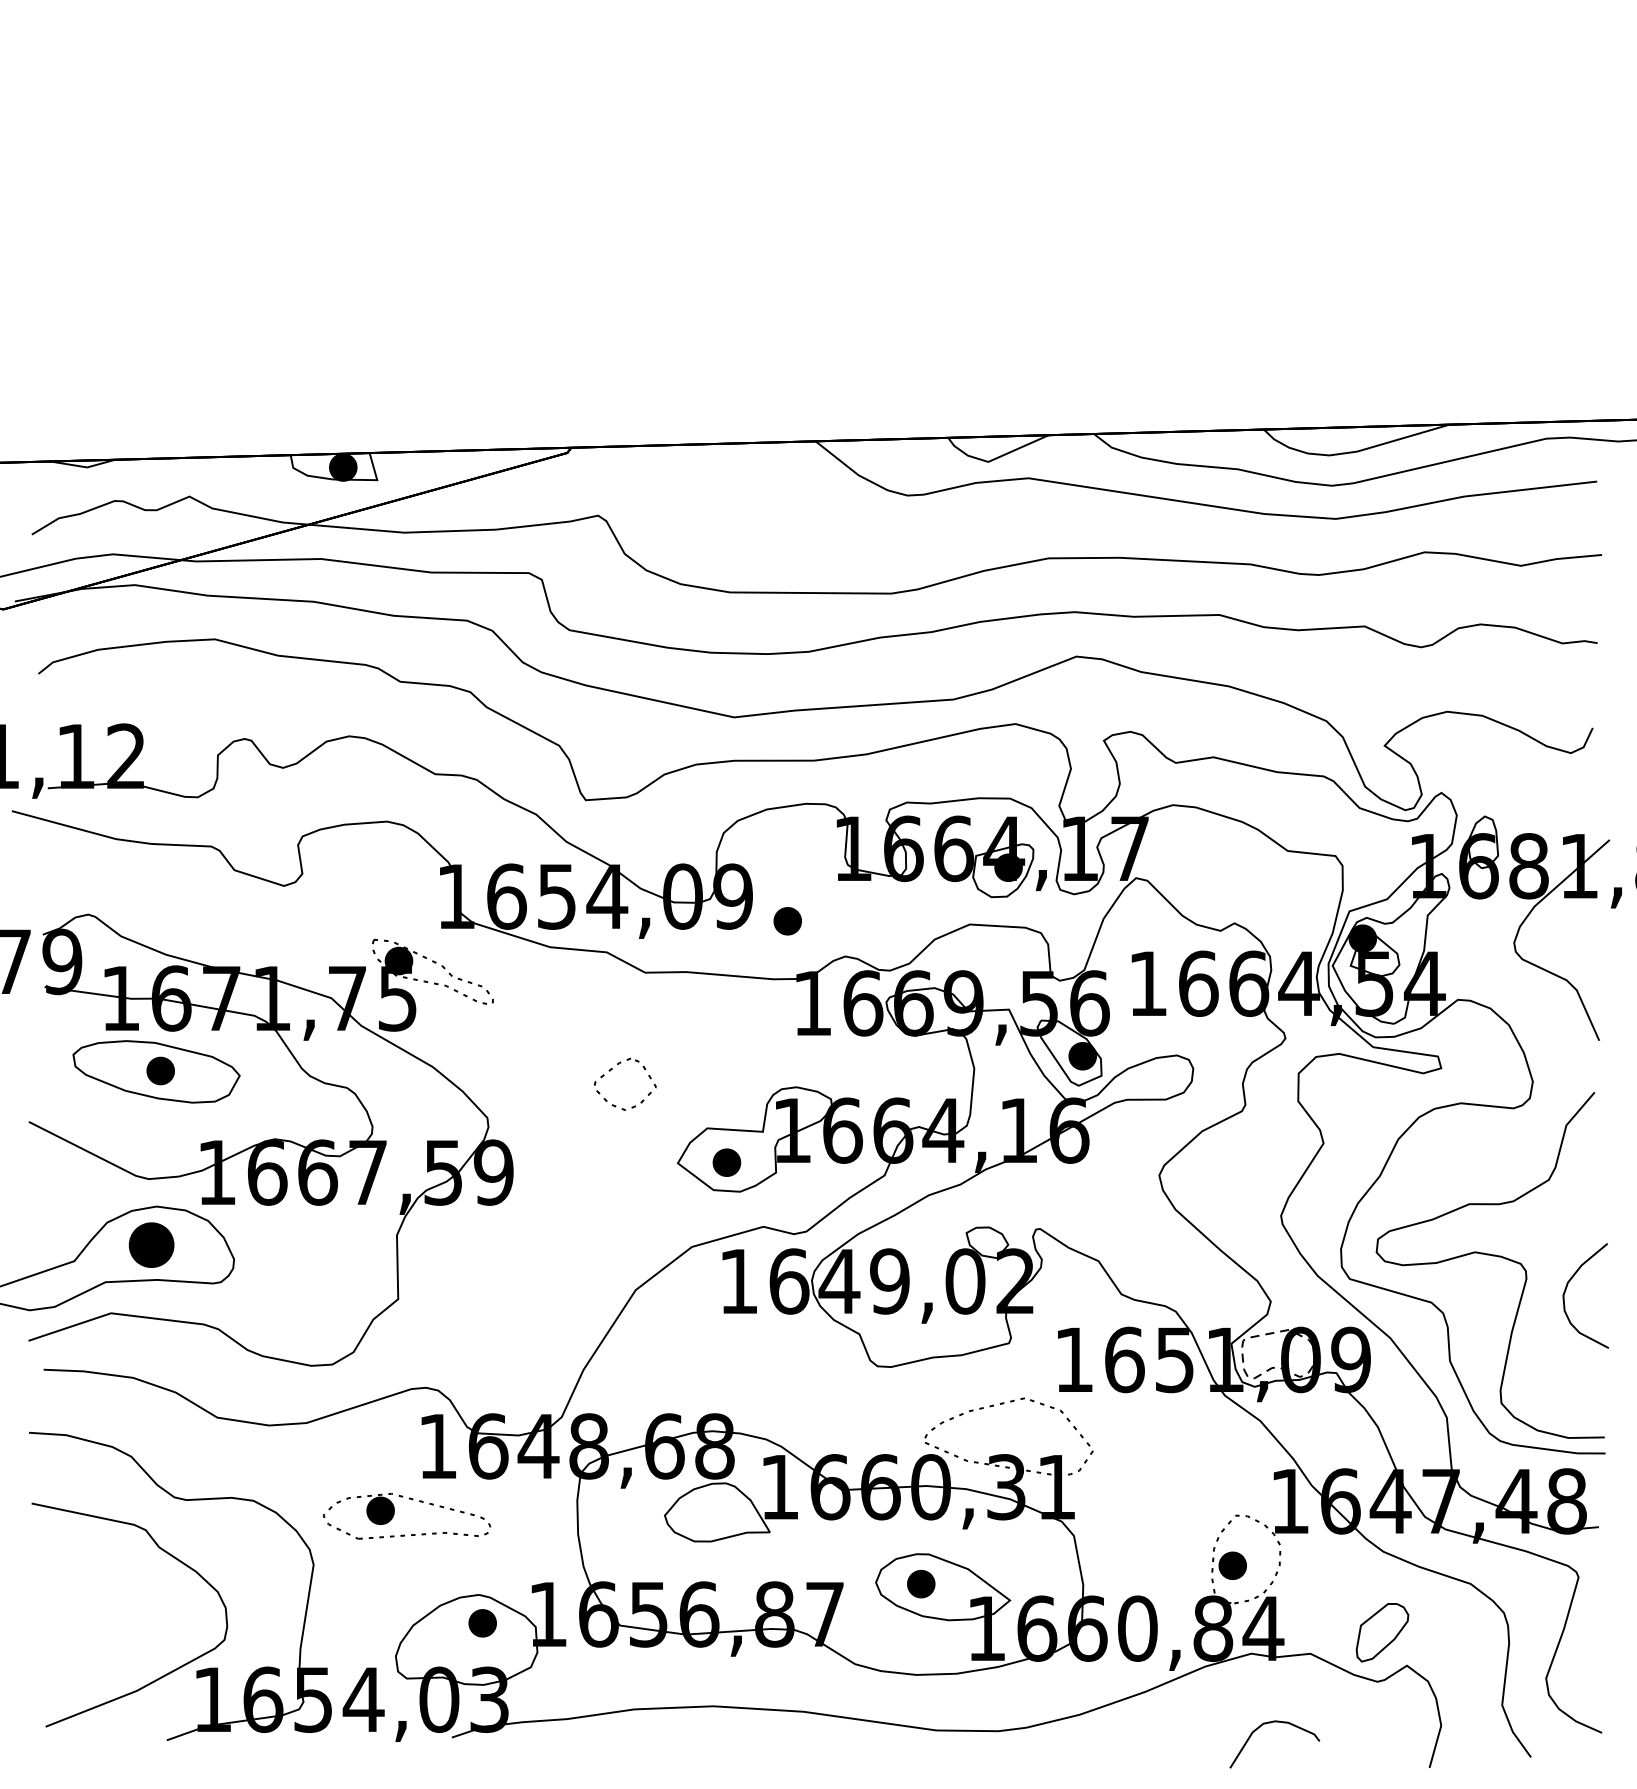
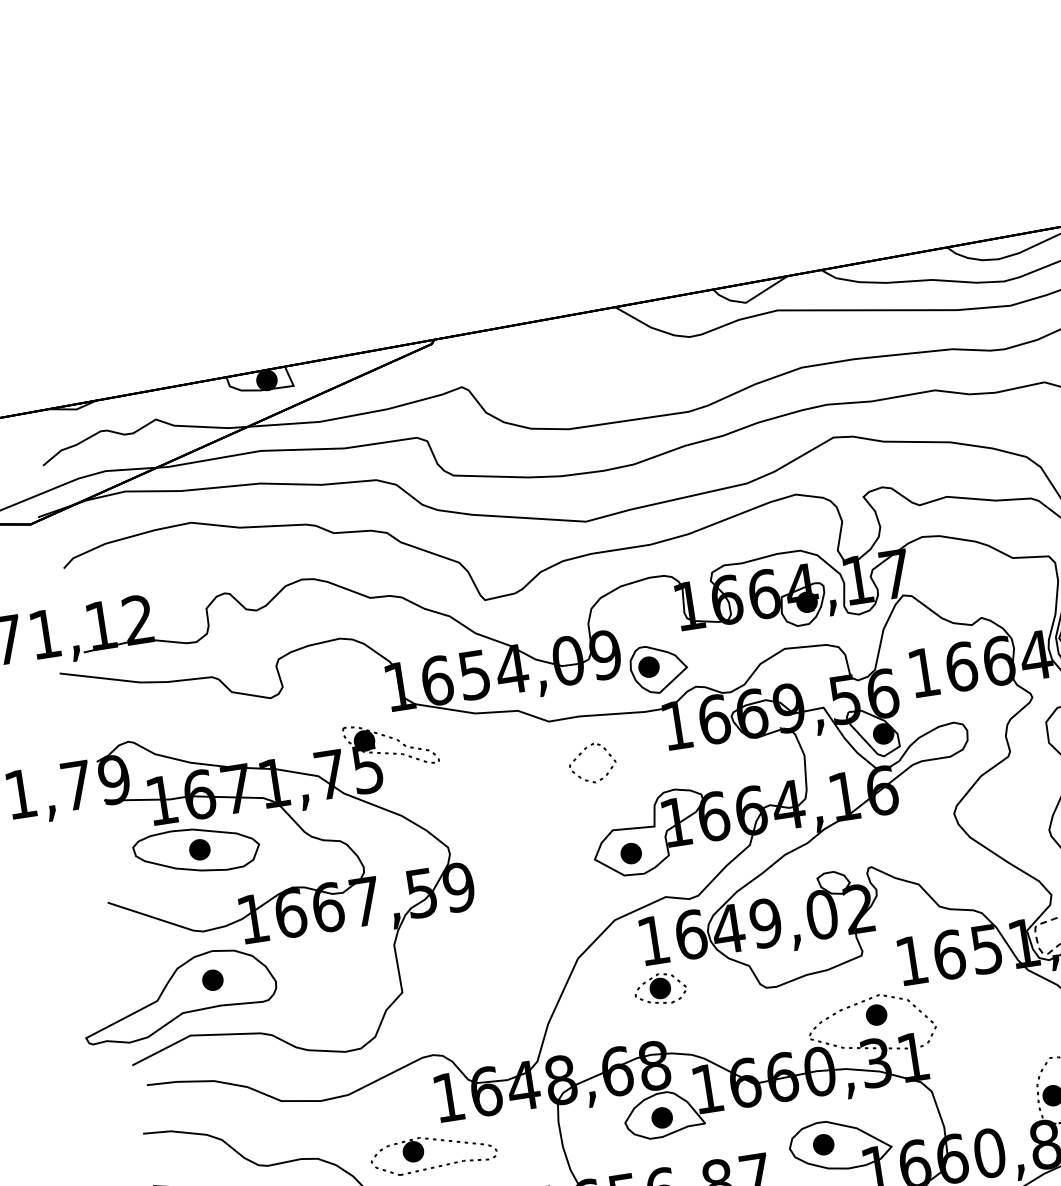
part: (800, 925) -> (658, 668), added
part: (612, 1069) -> (581, 753), moved
part: (151, 1244) -> (212, 979), size x0.62
part: (737, 1346) -> (660, 989), added
part: (1016, 1424) -> (876, 1015), added
part: (714, 1516) -> (662, 1118), added

